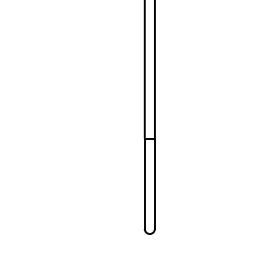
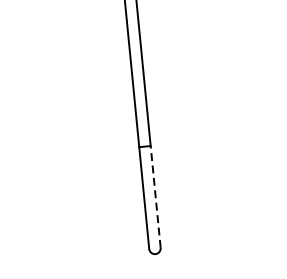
line: (154, 183) -> (155, 196), solid -> dashed

